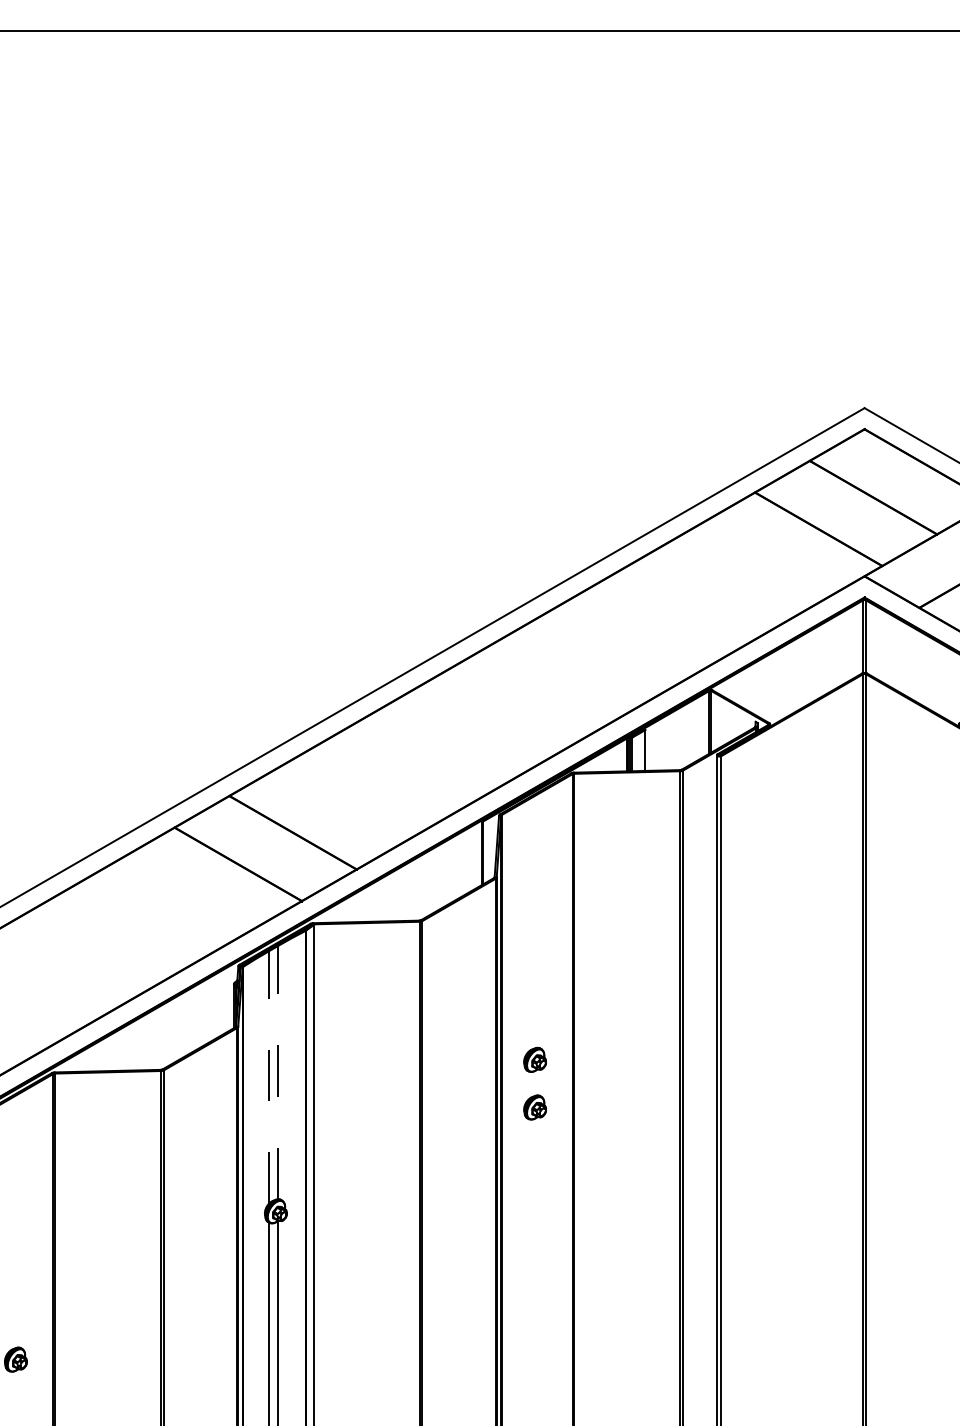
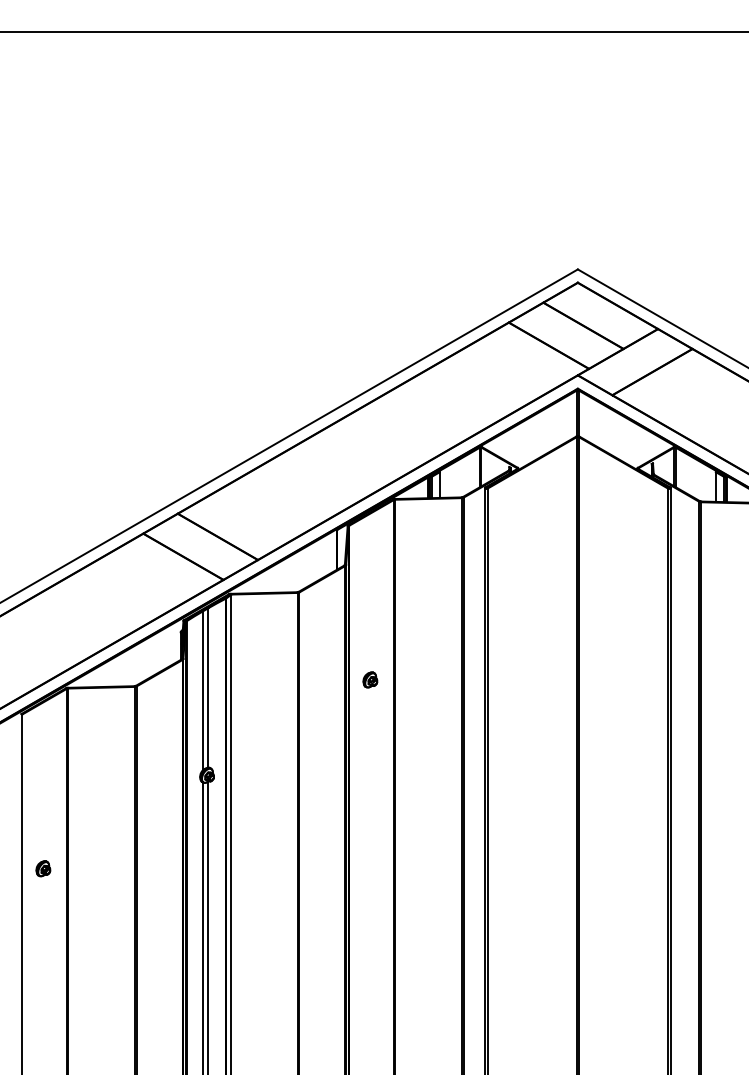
line: (278, 1071) -> (208, 687), dashed -> solid
line: (268, 1076) -> (202, 690), dashed -> solid
part: (535, 1106) -> (370, 709), removed

